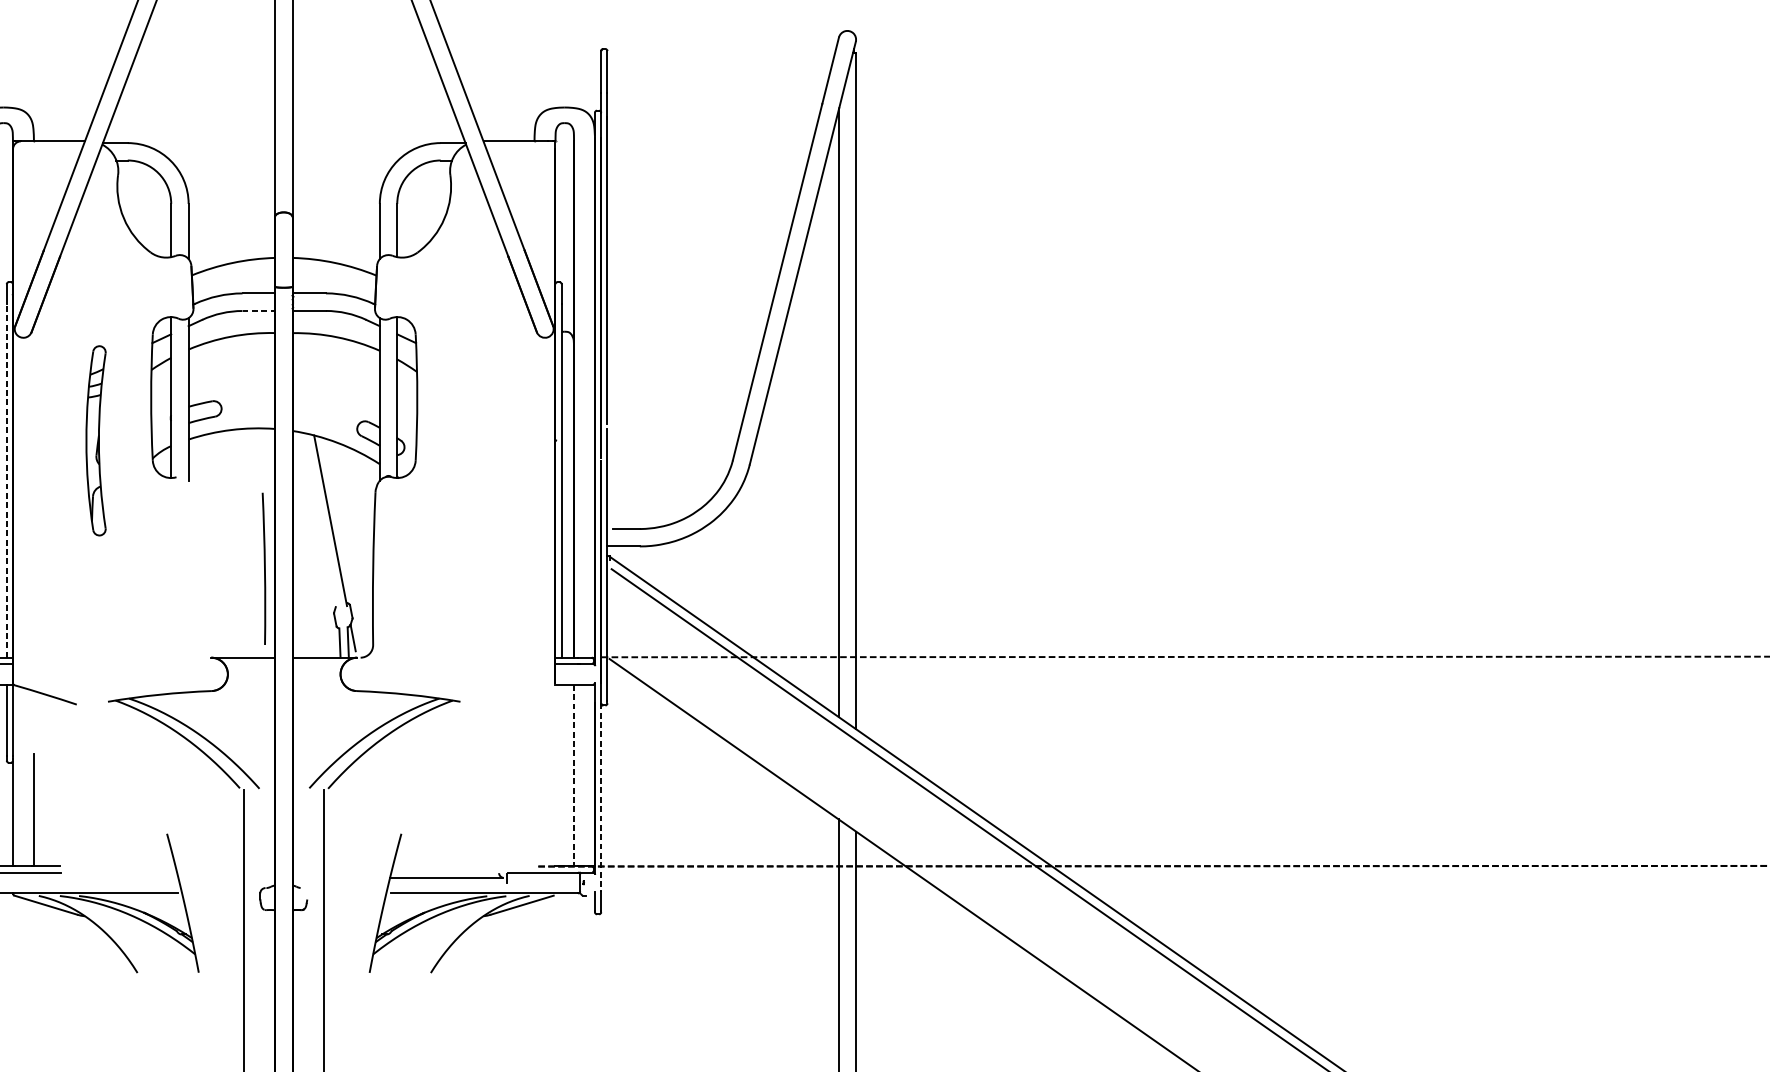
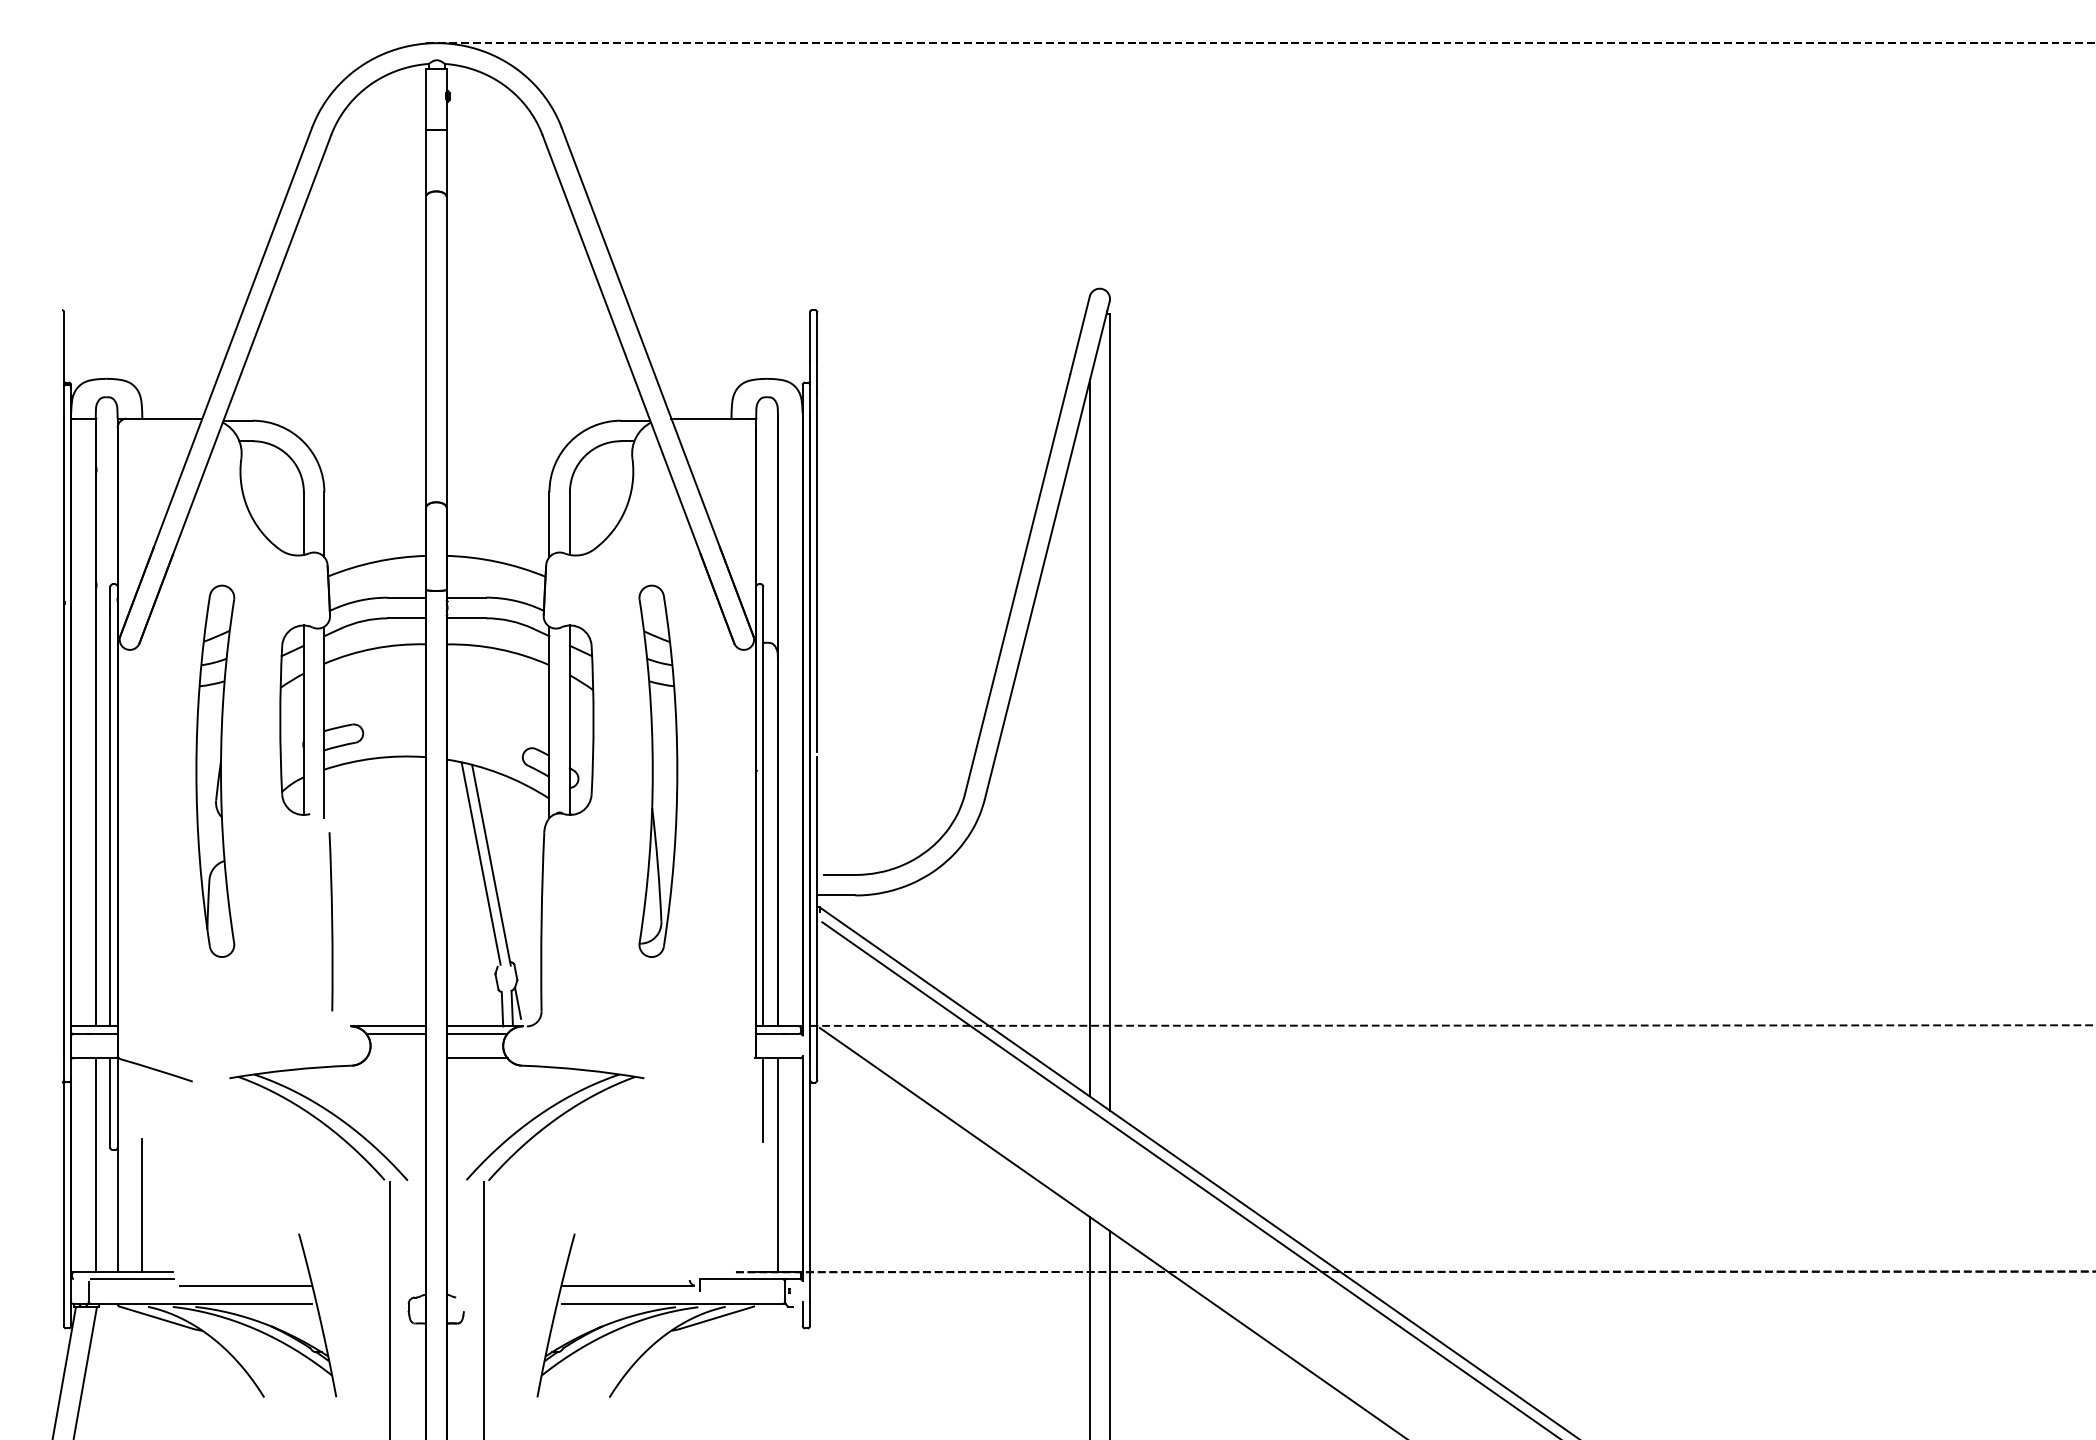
line: (259, 311) -> (407, 618), dashed -> solid
part: (96, 440) -> (215, 770), size x1.67
part: (472, 440) -> (658, 770), added
line: (6, 481) -> (110, 818), dashed -> solid
line: (321, 519) -> (480, 863), added
arc: (264, 568) -> (331, 921), moved
line: (249, 663) -> (396, 1033), added
line: (317, 663) -> (476, 1033), added
line: (317, 684) -> (476, 1058), added
line: (561, 720) -> (763, 1100), added
line: (574, 775) -> (778, 1165), dashed -> solid
line: (601, 797) -> (810, 1191), dashed -> solid
line: (121, 877) -> (245, 1285), added

